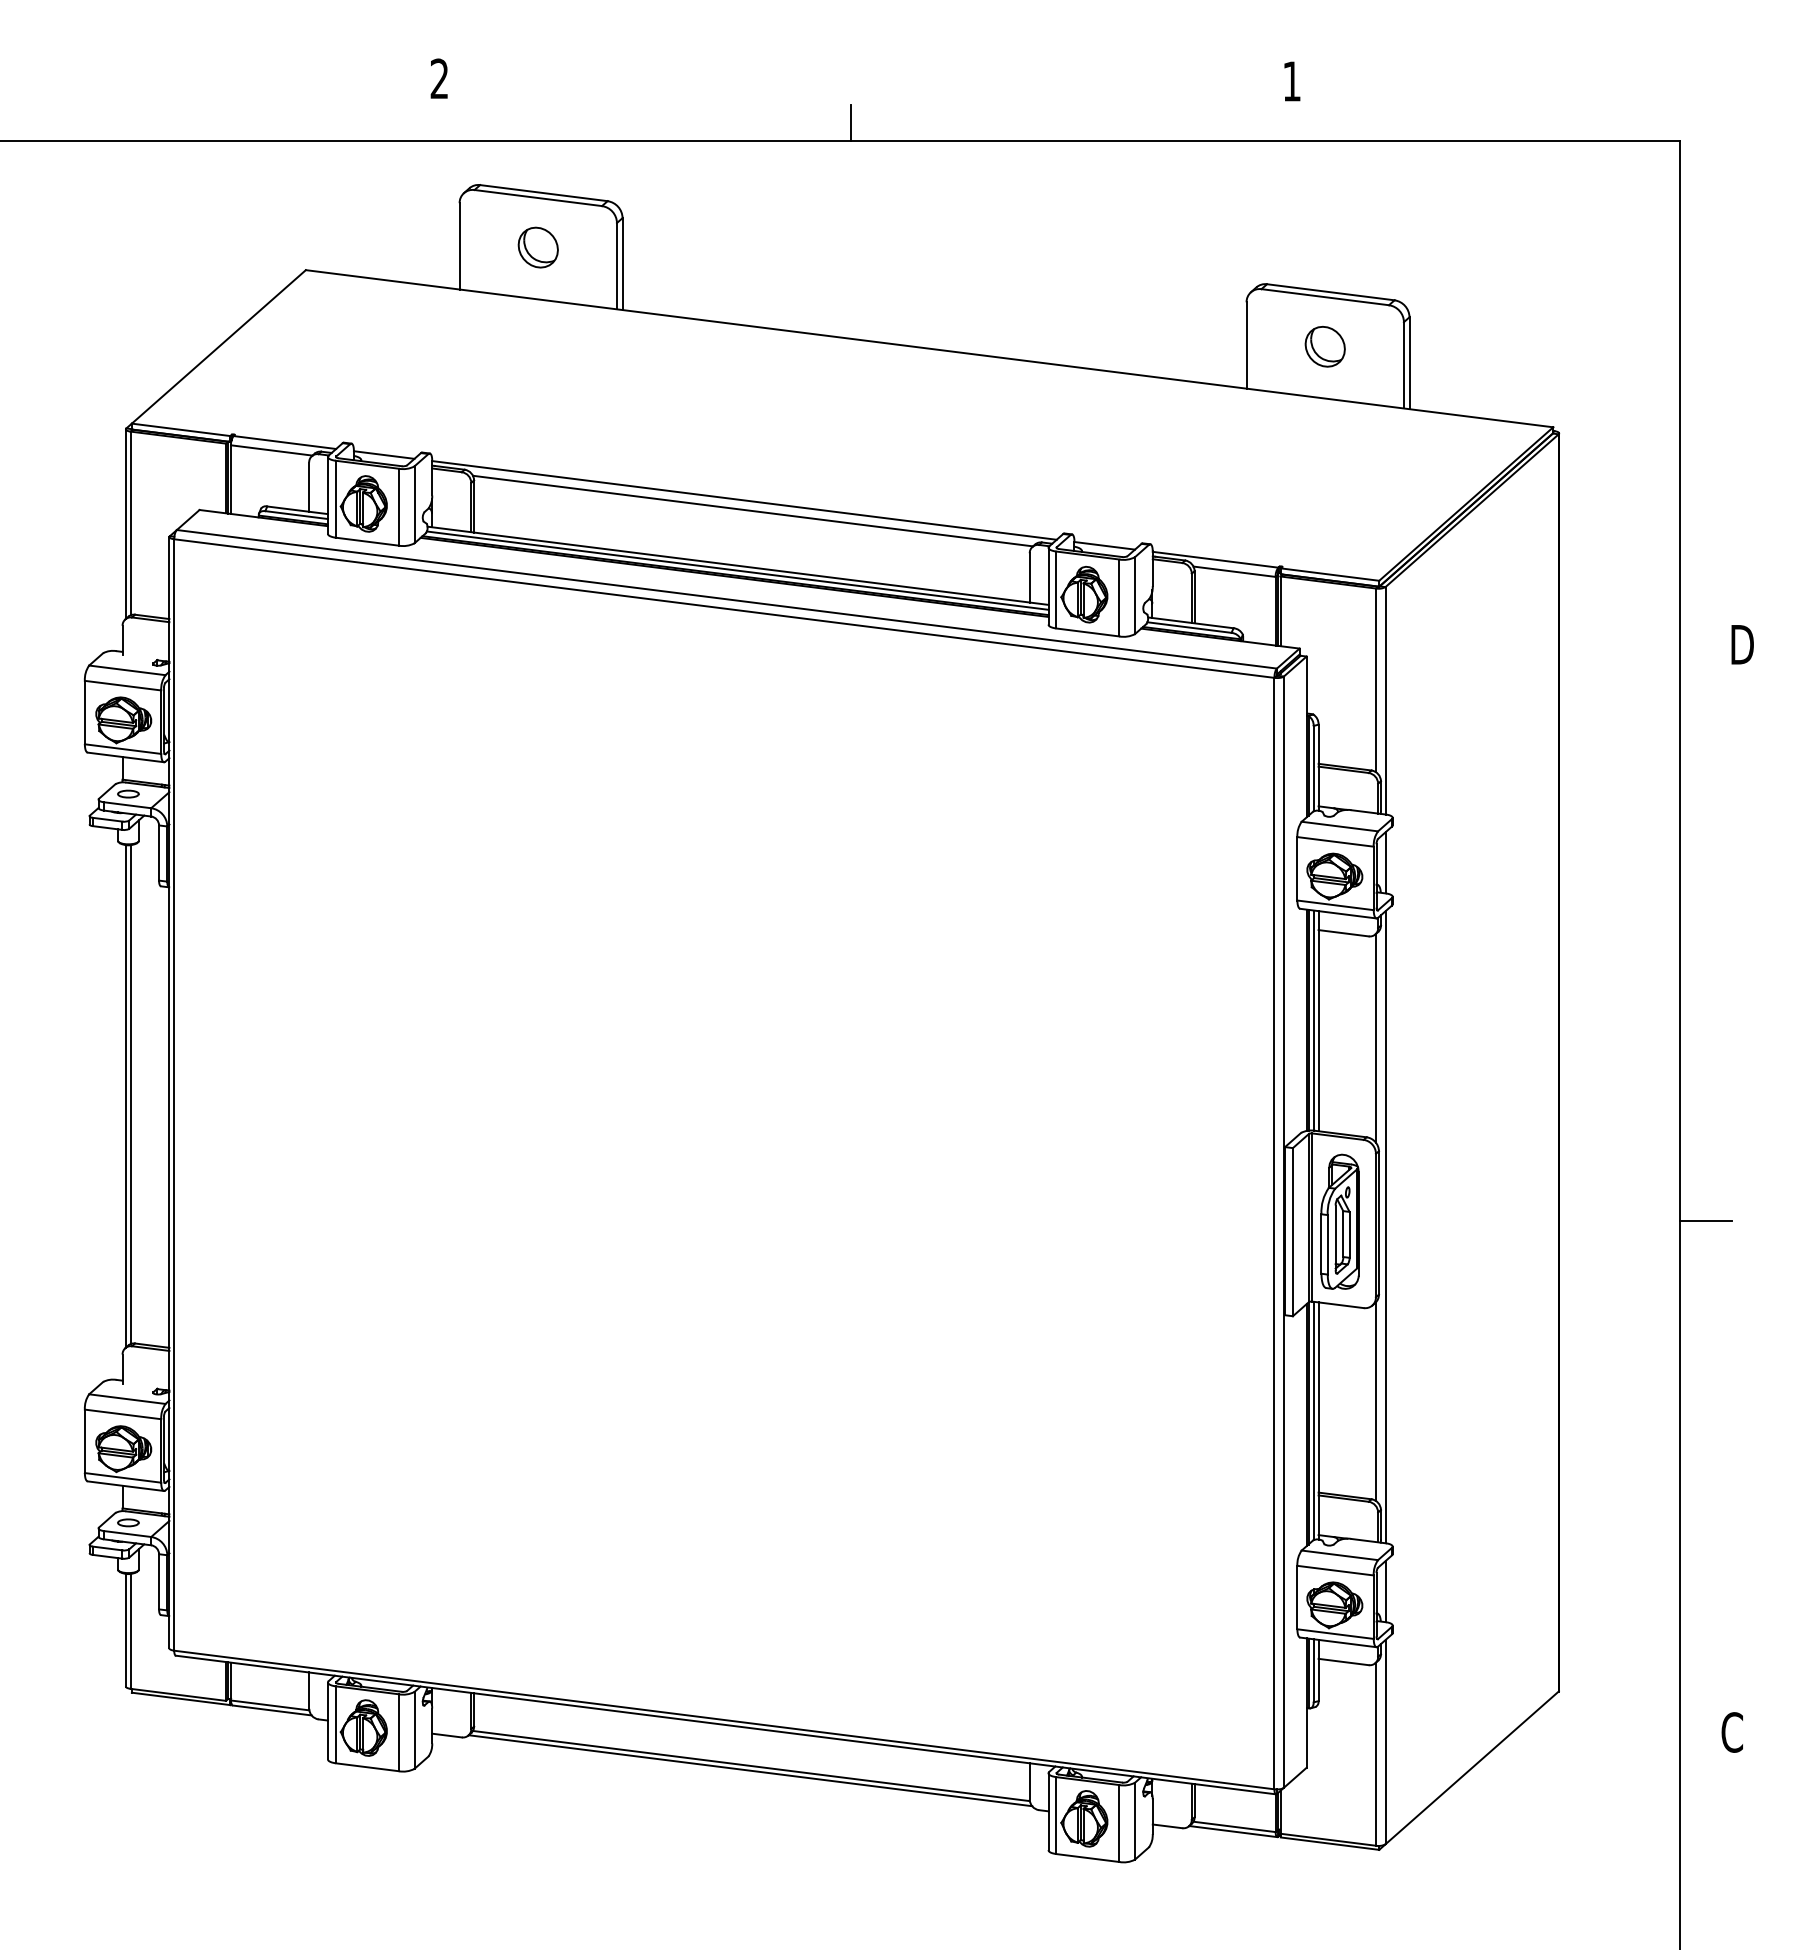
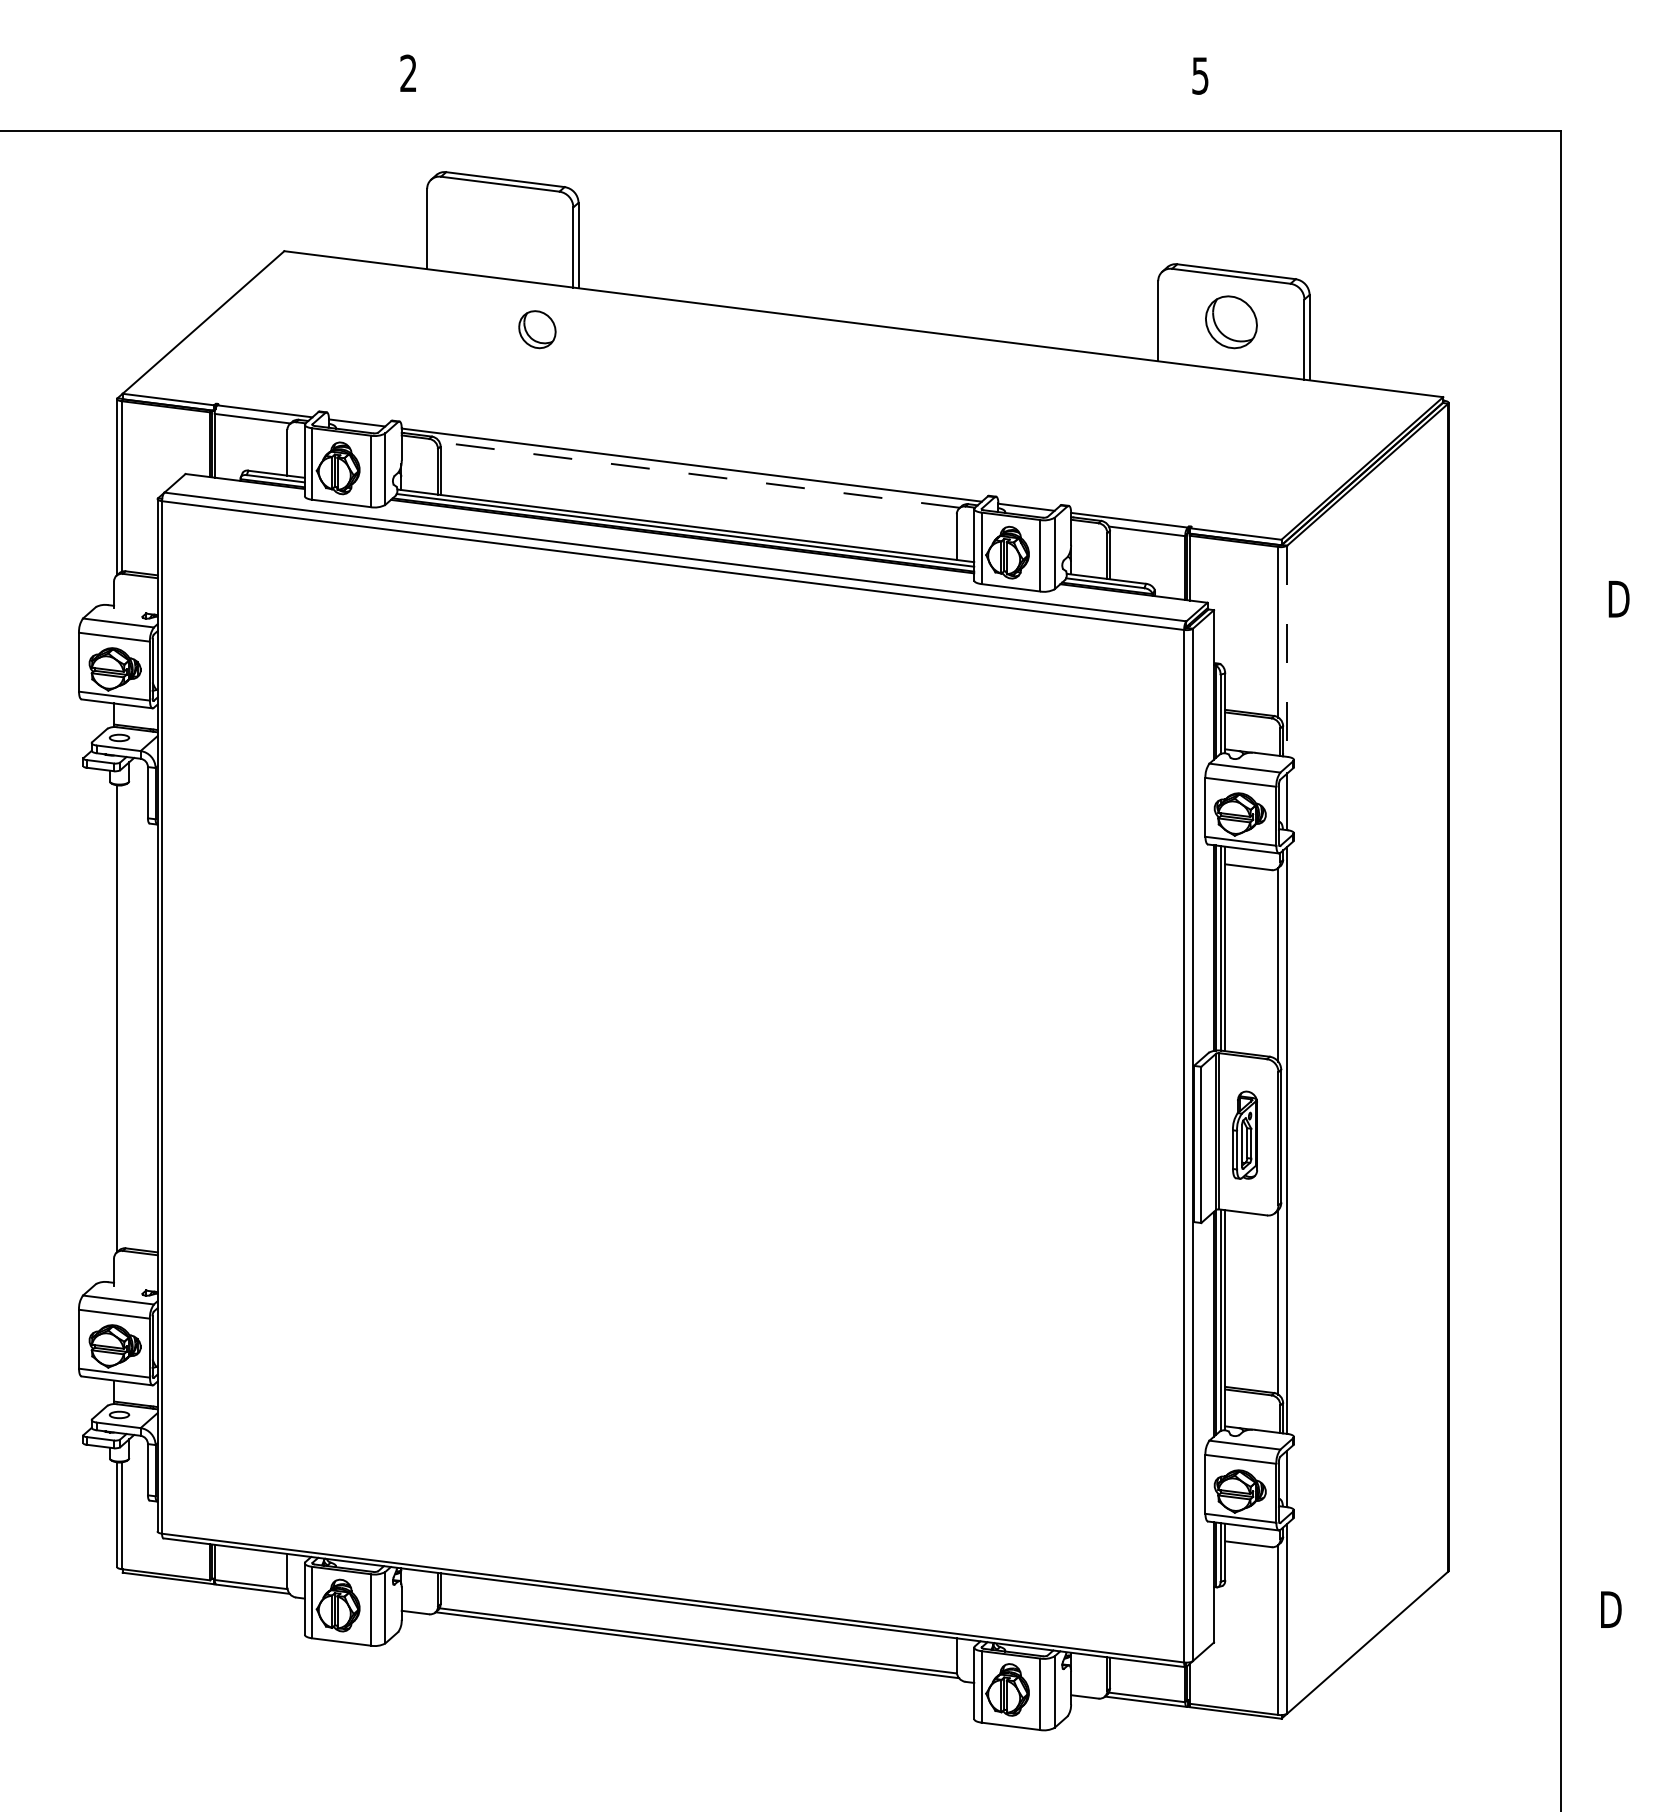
text: (1291, 81) -> (1199, 75), 1 -> 5
line: (851, 122) -> (791, 114), removed
part: (537, 247) -> (536, 329), moved
part: (1324, 346) -> (1230, 322), size x1.4
line: (752, 511) -> (699, 475), solid -> dashed
line: (1385, 700) -> (1287, 650), solid -> dashed
line: (130, 1094) -> (121, 1017), removed
line: (1705, 1220) -> (1584, 1134), removed
part: (1339, 1221) -> (1244, 1134), size x0.7
text: (1733, 1732) -> (1610, 1609), C -> D

